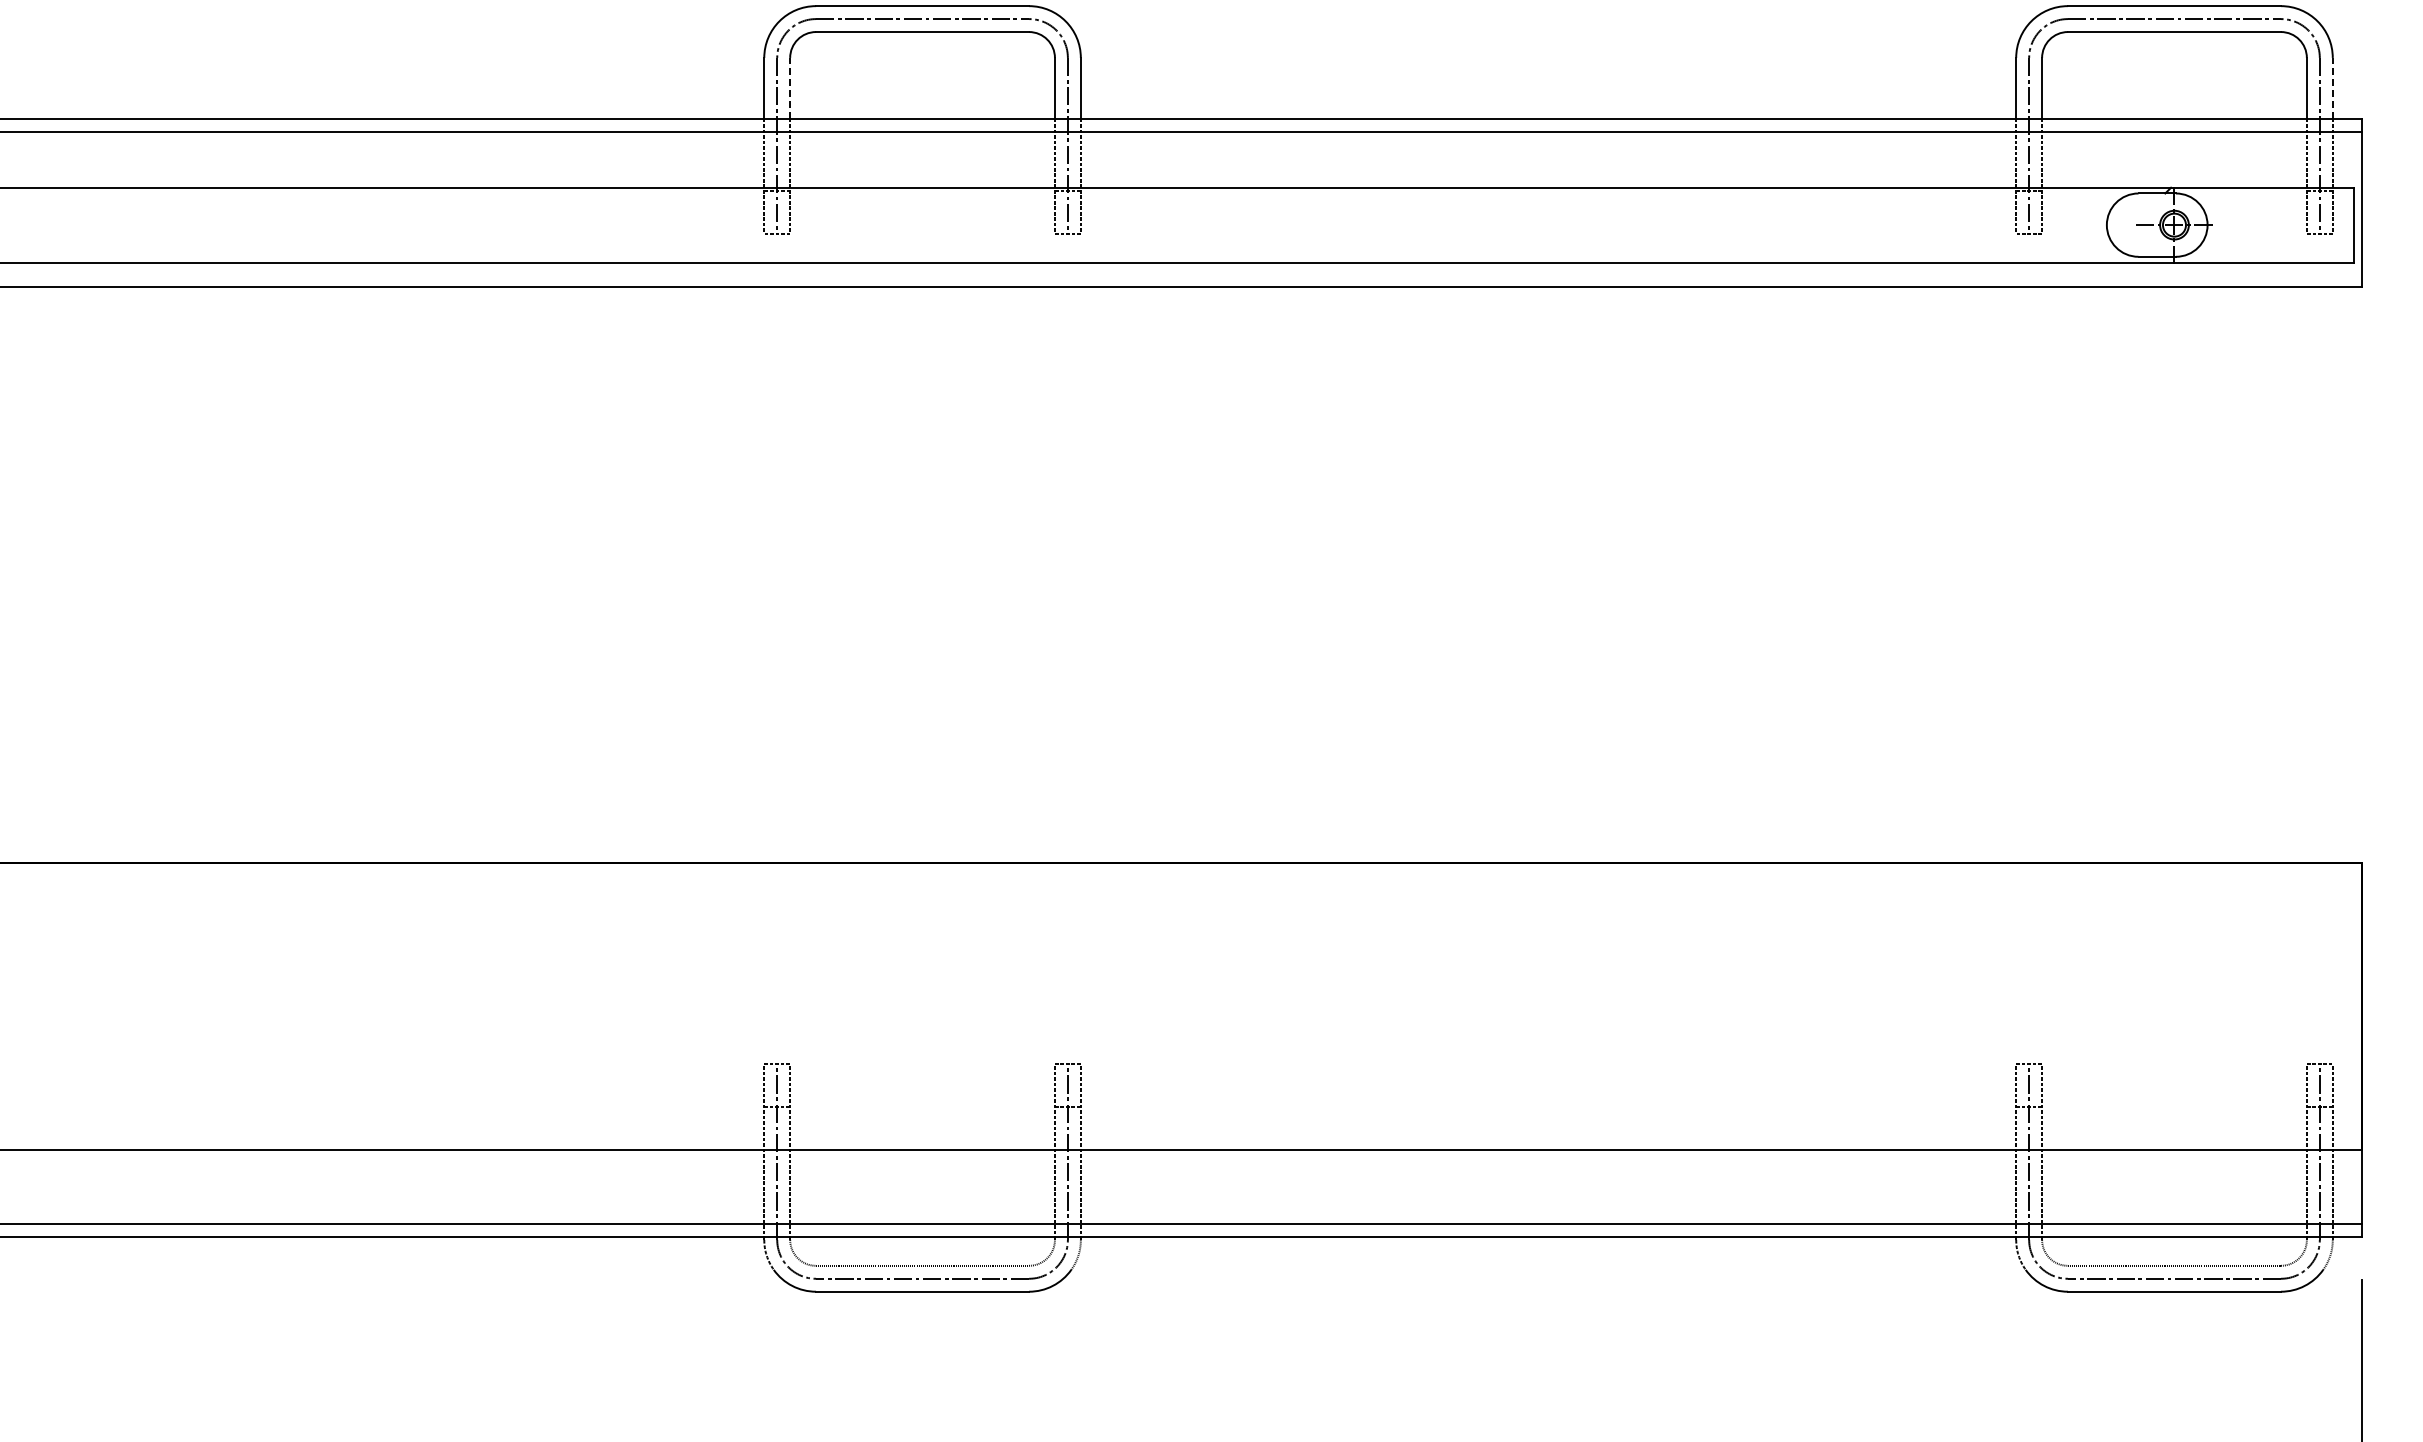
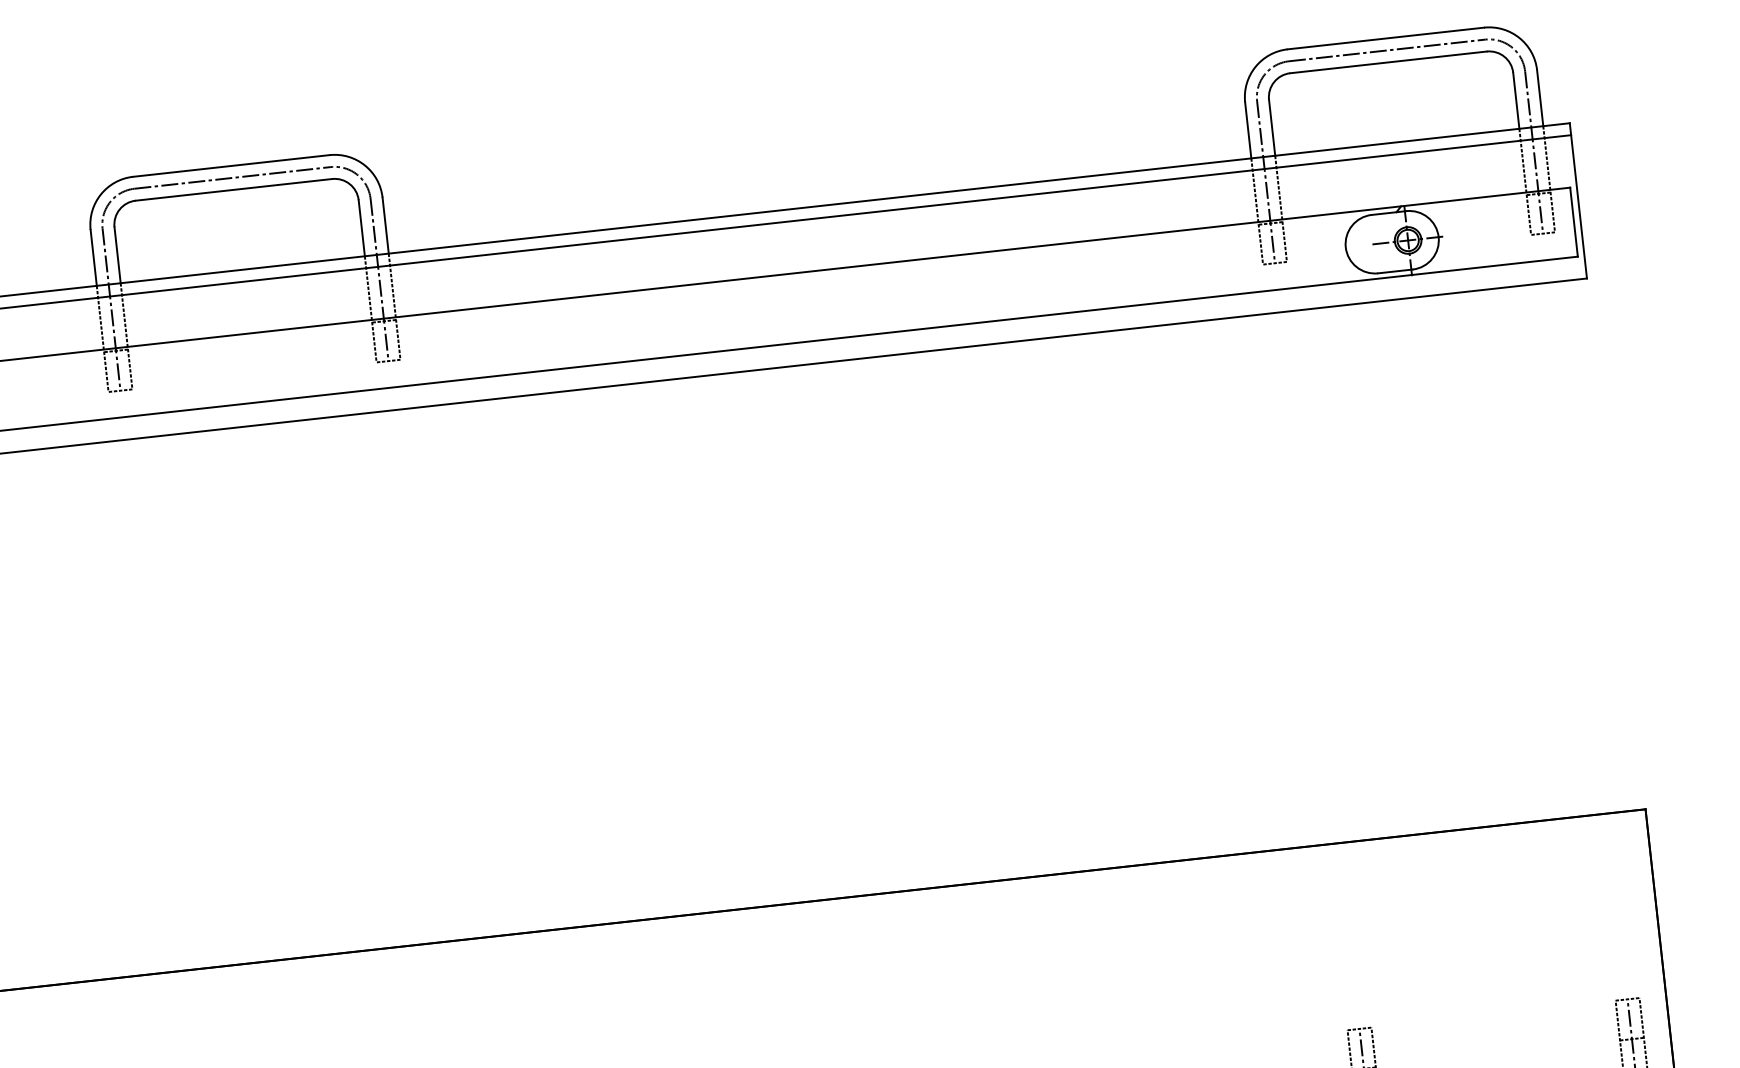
line: (790, 87) -> (117, 254), dashed -> solid
line: (2332, 87) -> (1539, 97), dashed -> solid

